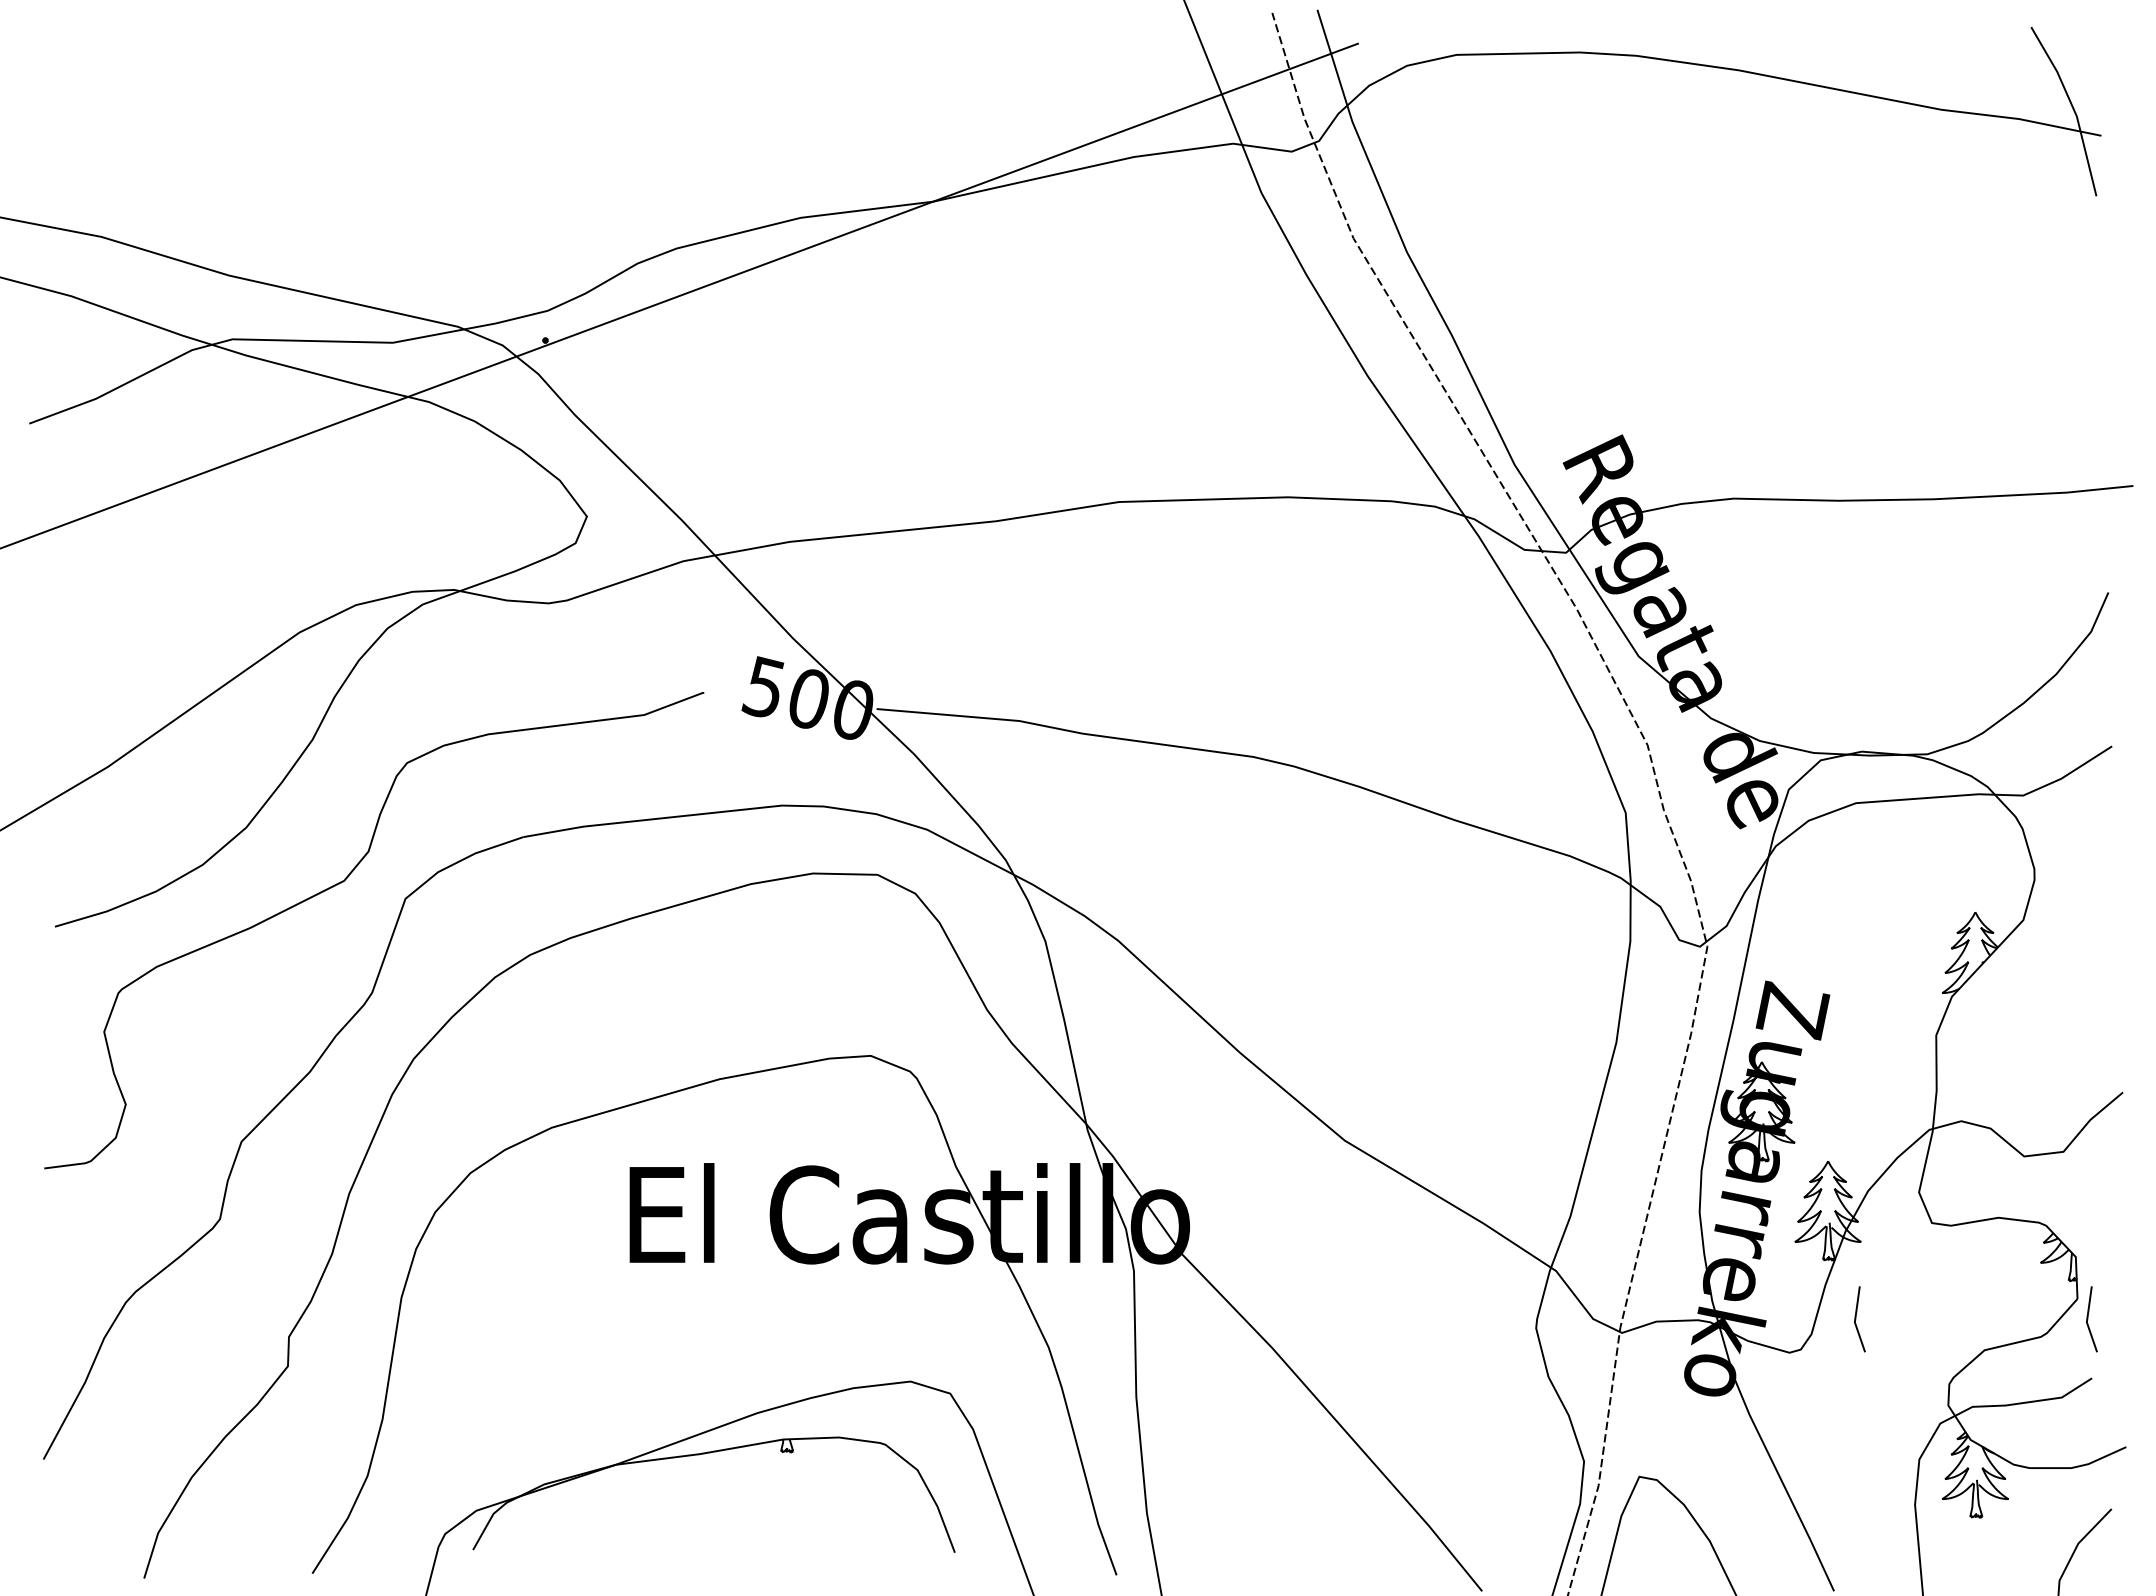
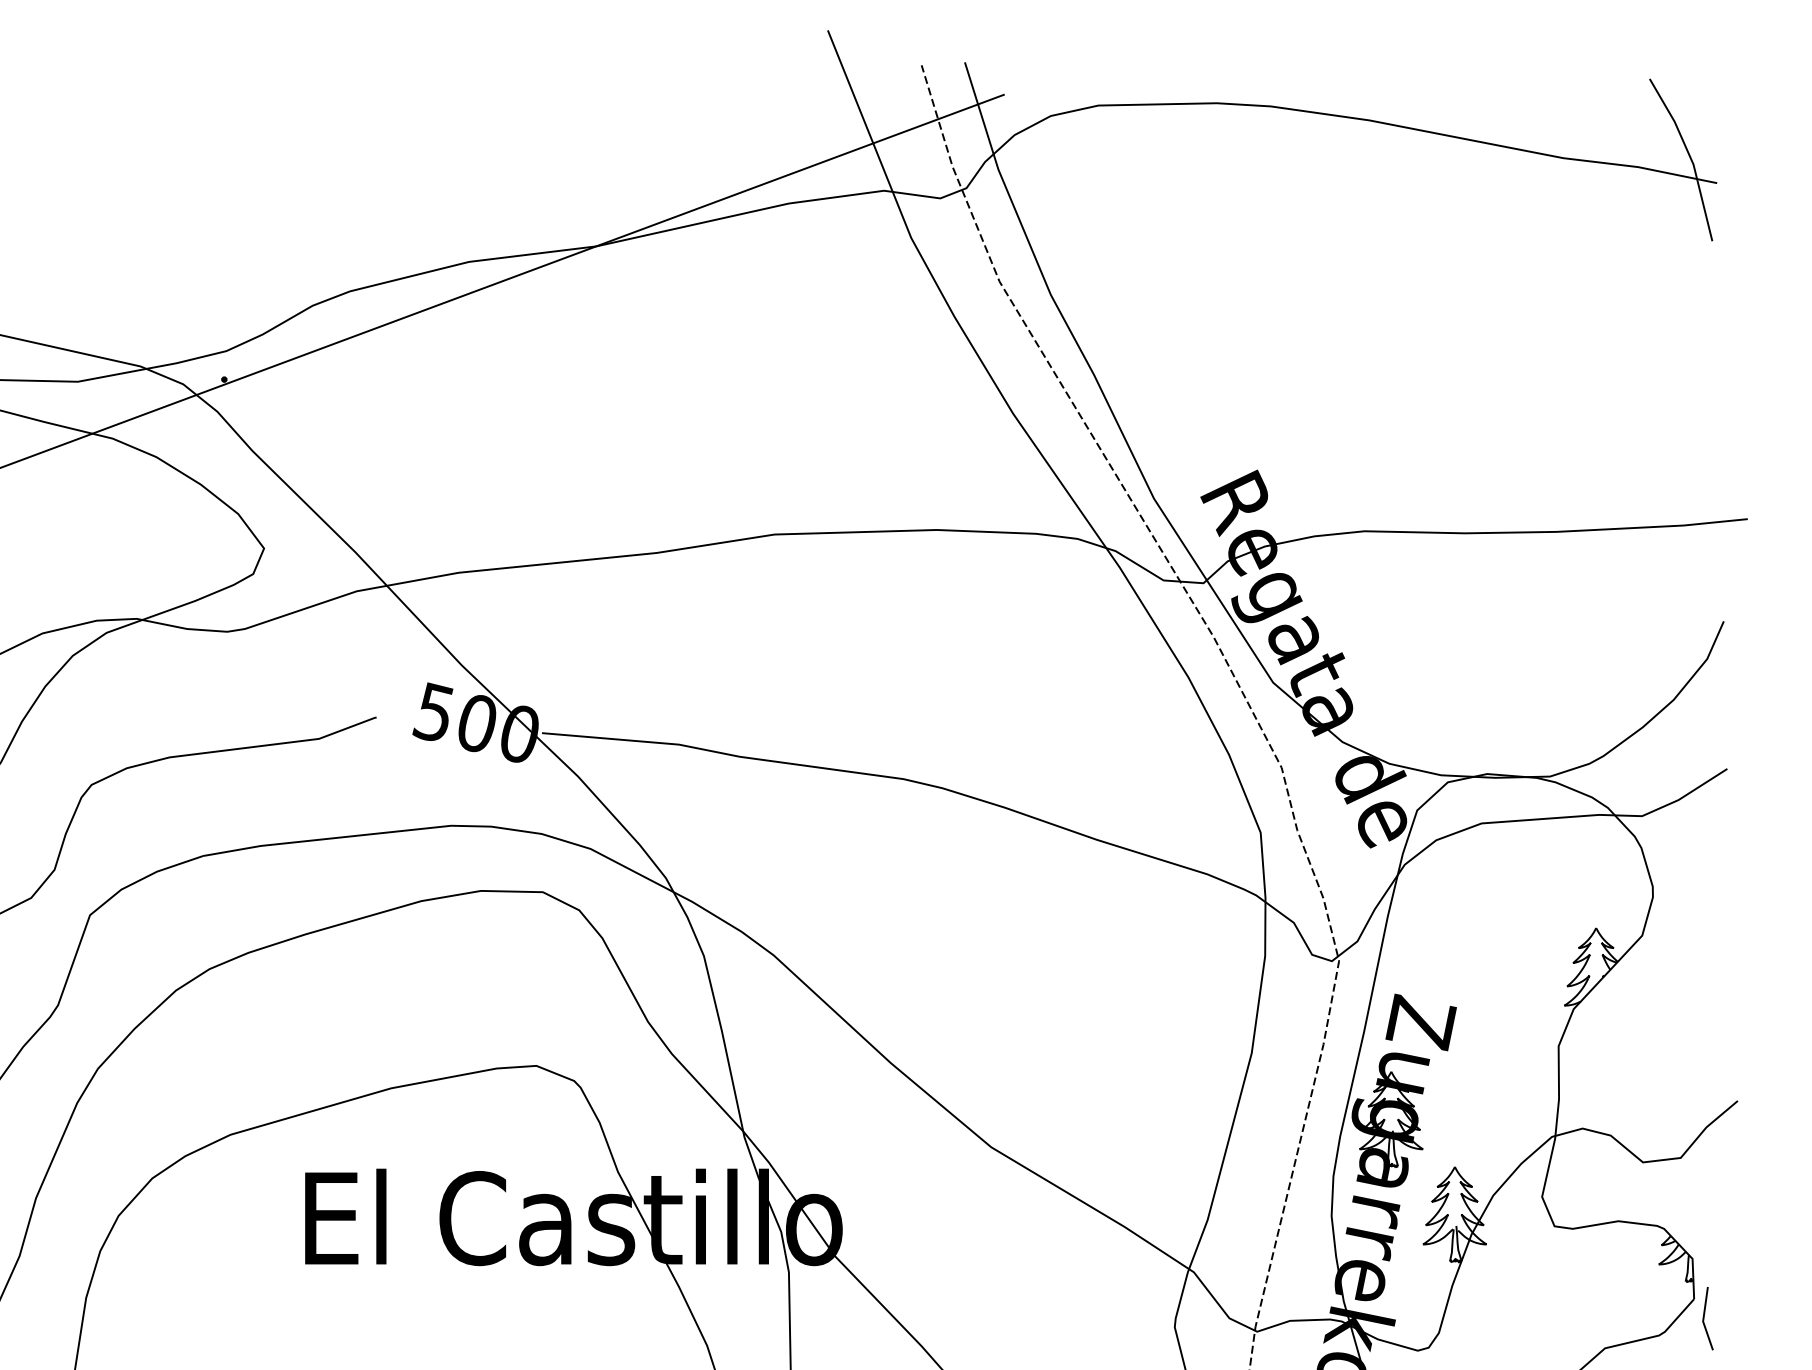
line: (1856, 1319) -> (1482, 1318), removed

